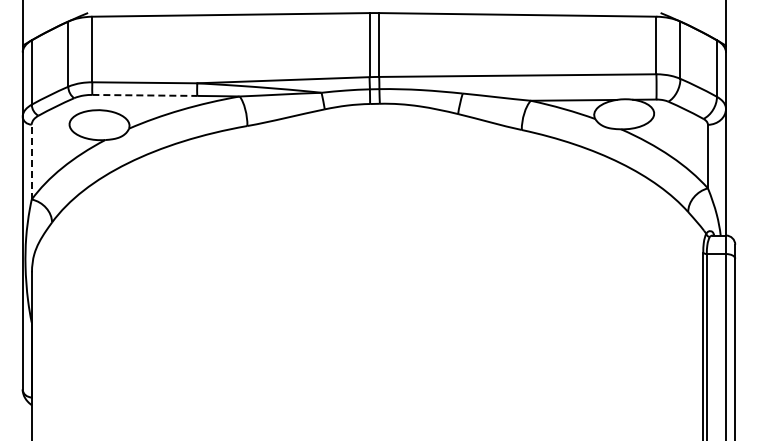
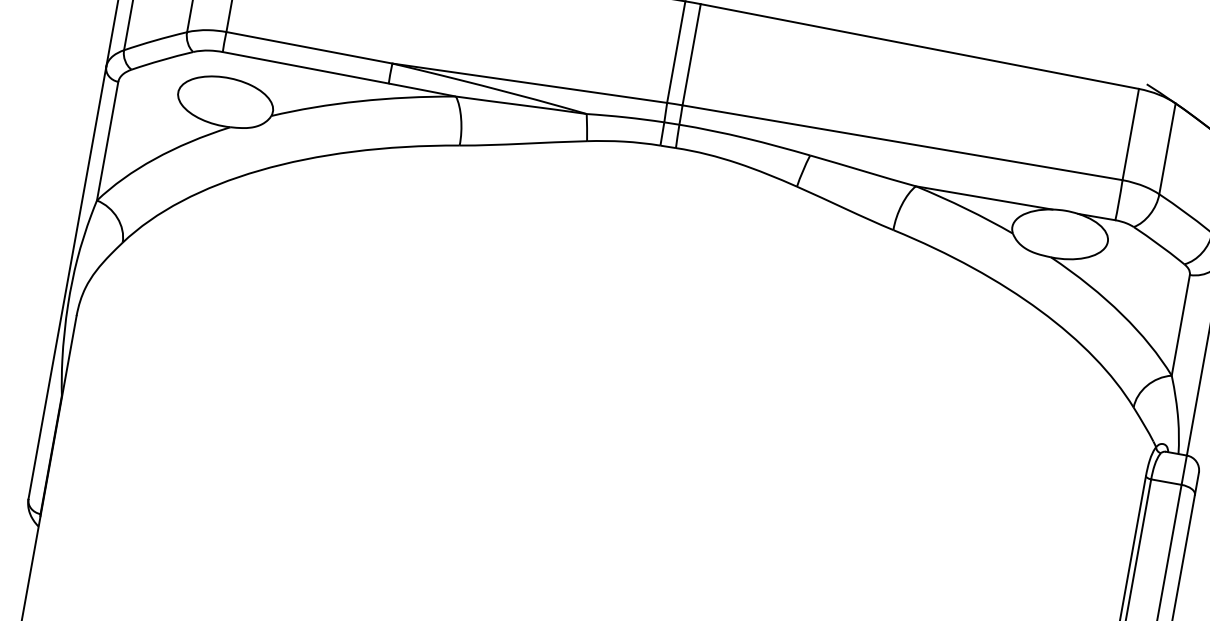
line: (145, 95) -> (306, 68), dashed -> solid
line: (31, 161) -> (107, 140), dashed -> solid

